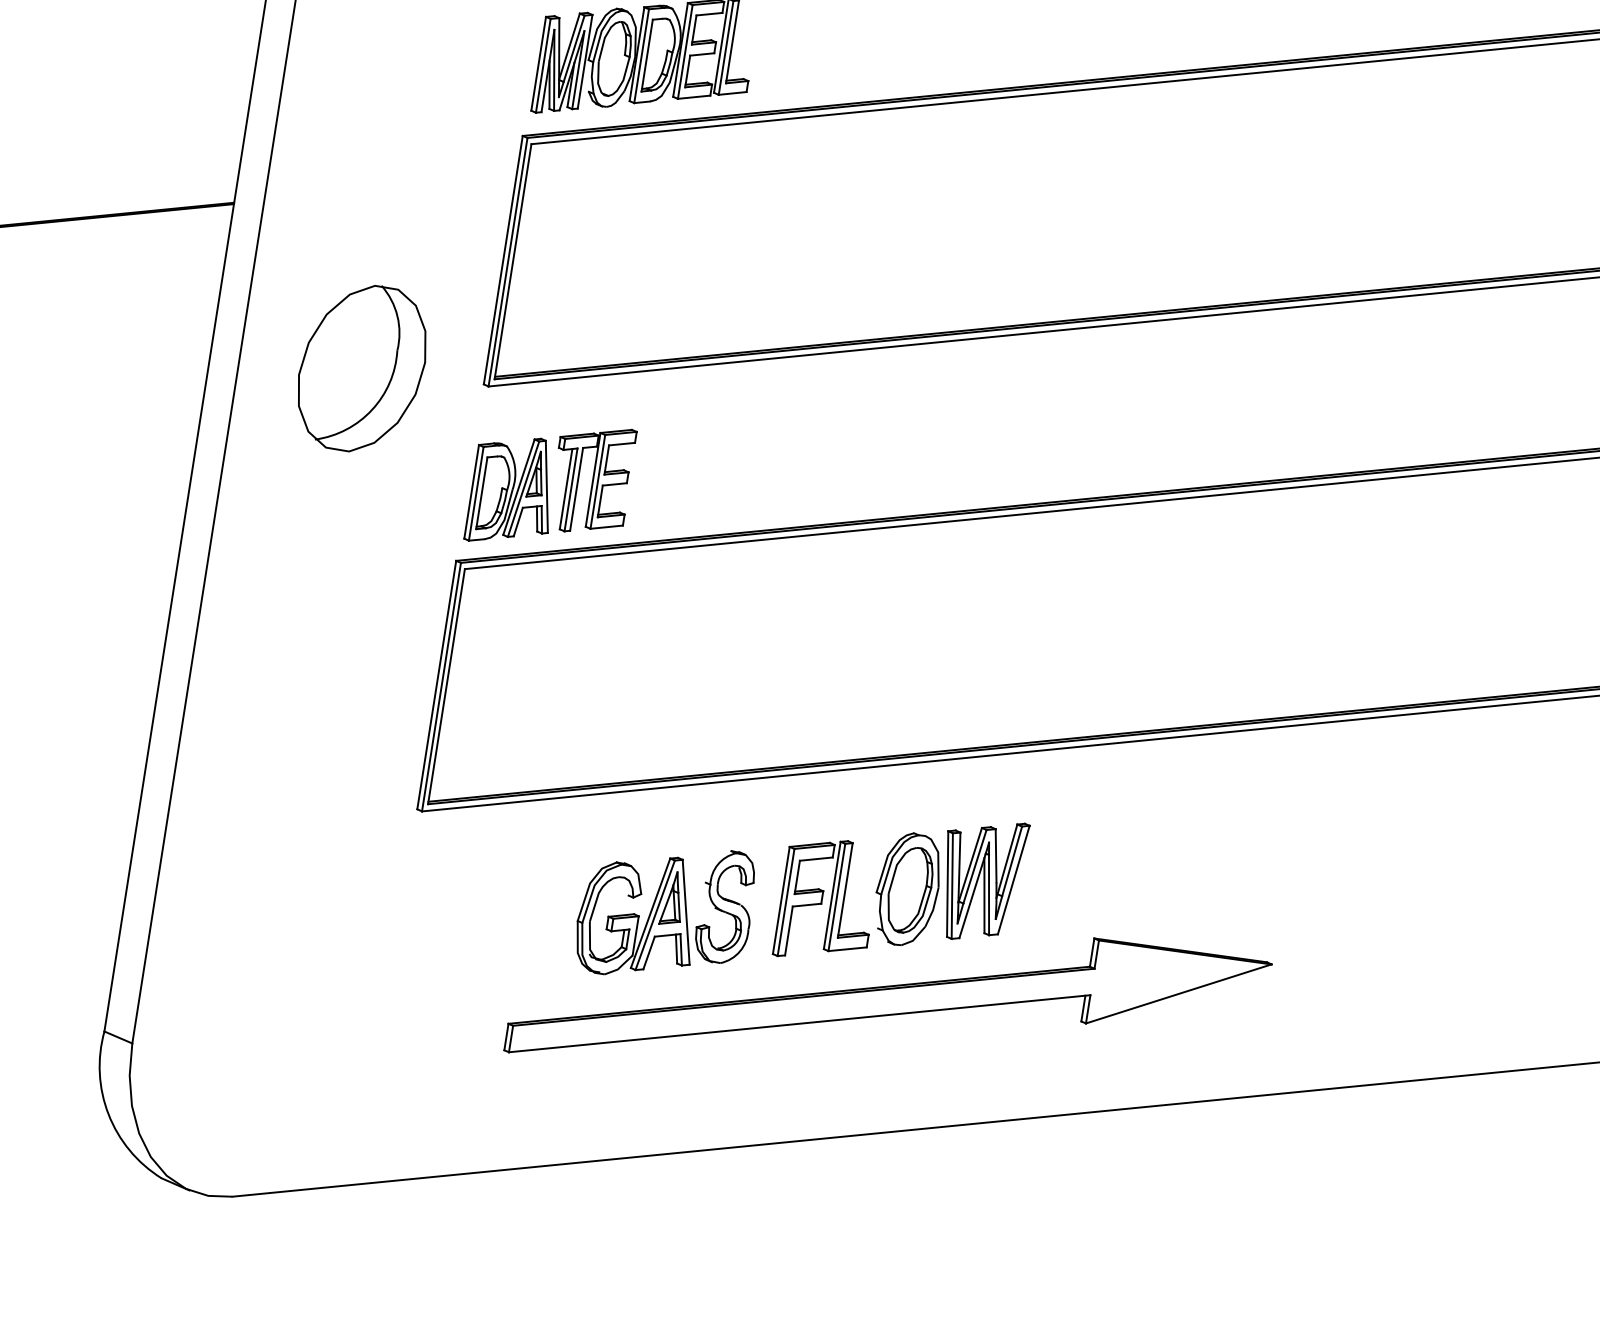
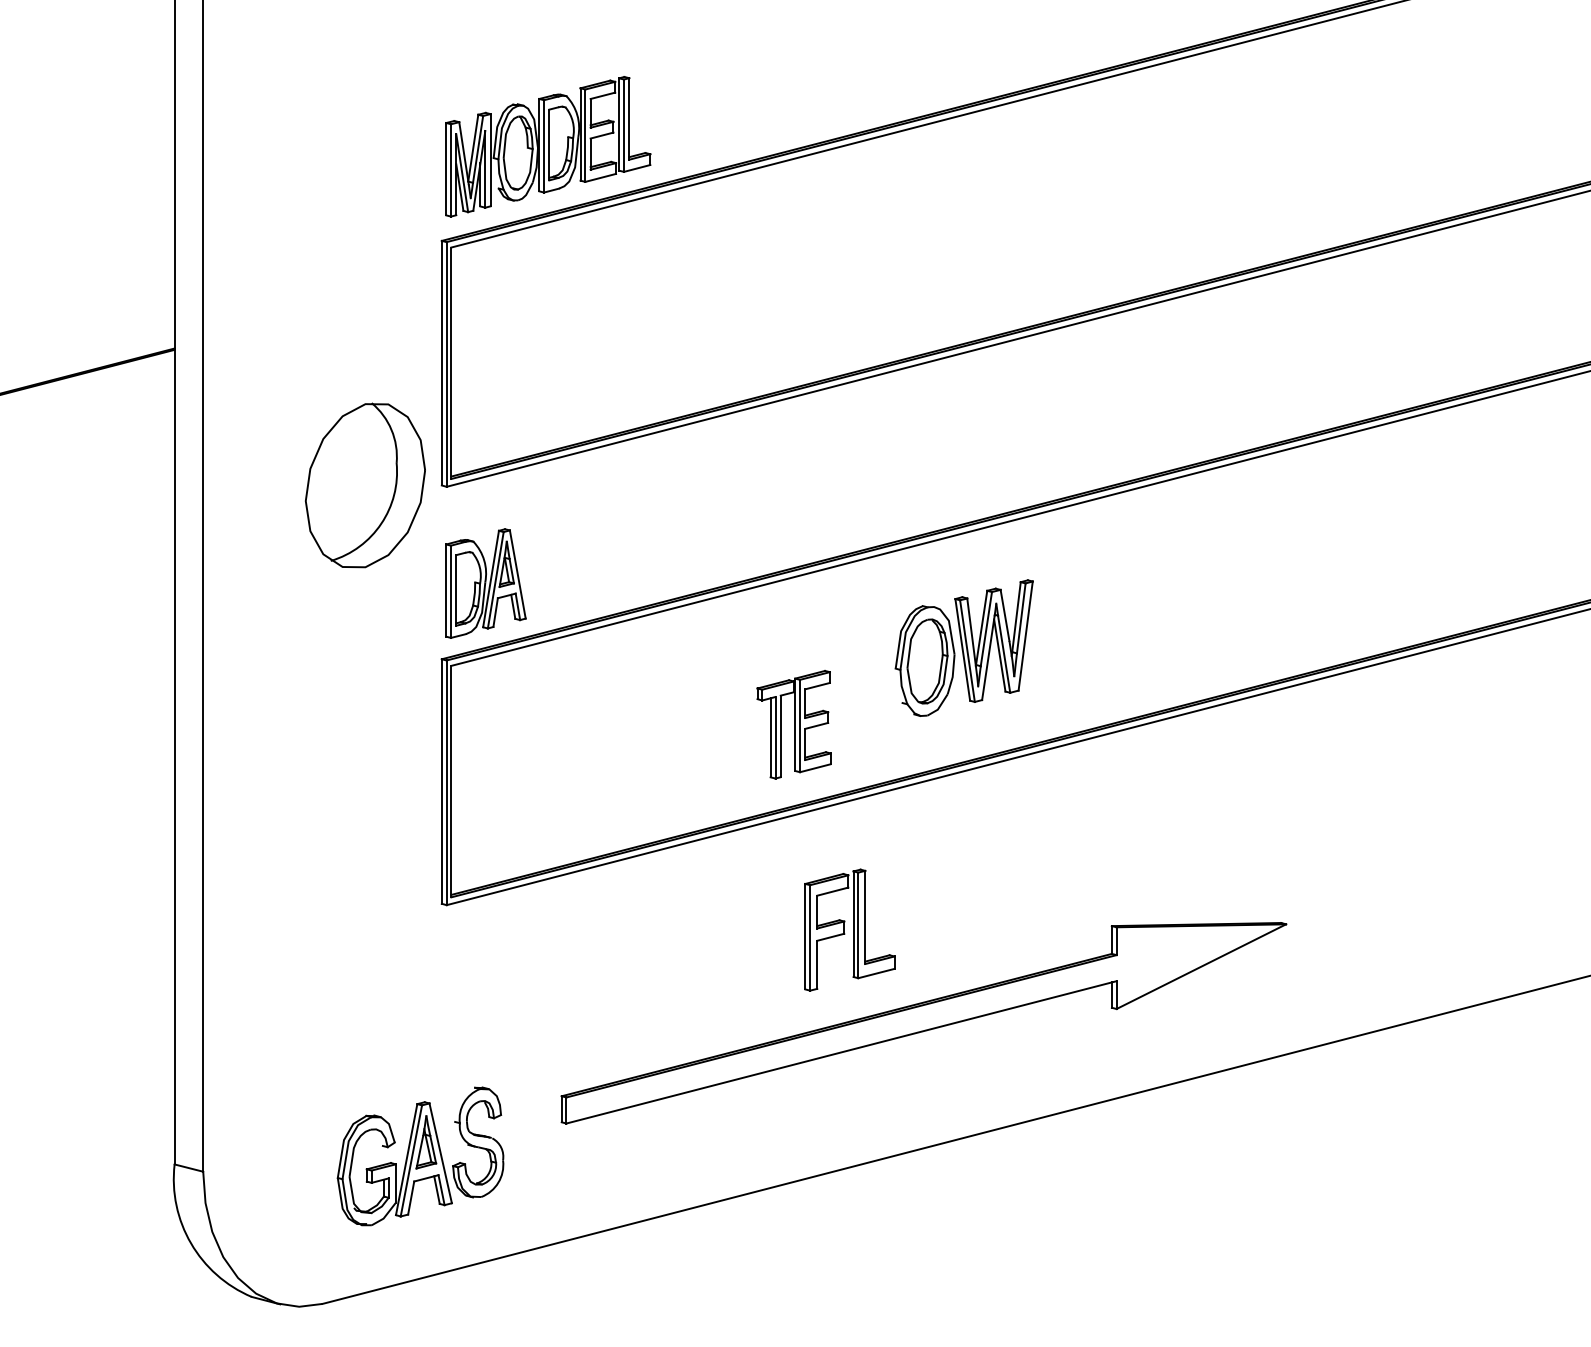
part: (361, 368) -> (364, 485), moved
part: (591, 479) -> (793, 724), moved
part: (948, 881) -> (963, 647), moved
part: (665, 912) -> (420, 1156), moved

